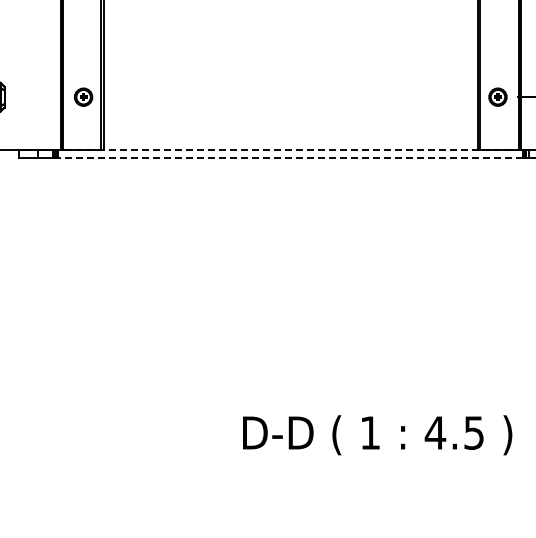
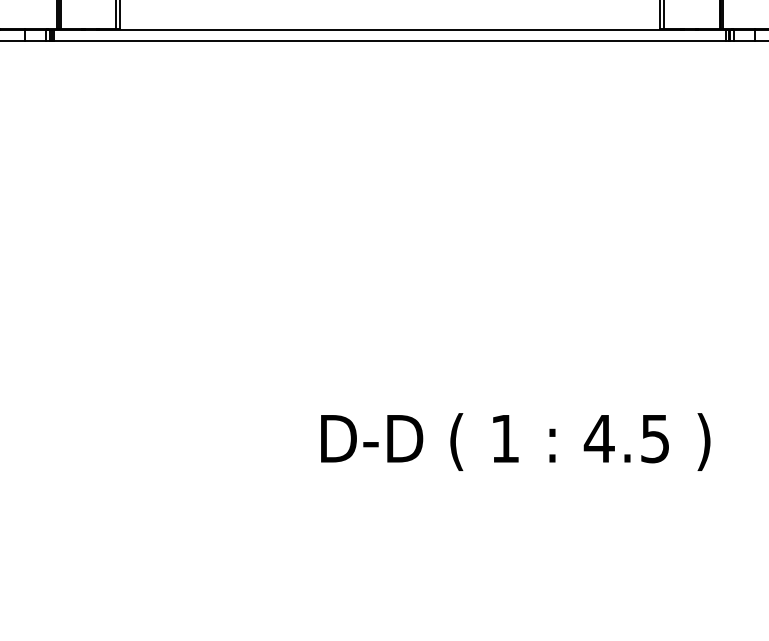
line: (290, 150) -> (389, 30), dashed -> solid
line: (290, 157) -> (389, 40), dashed -> solid

